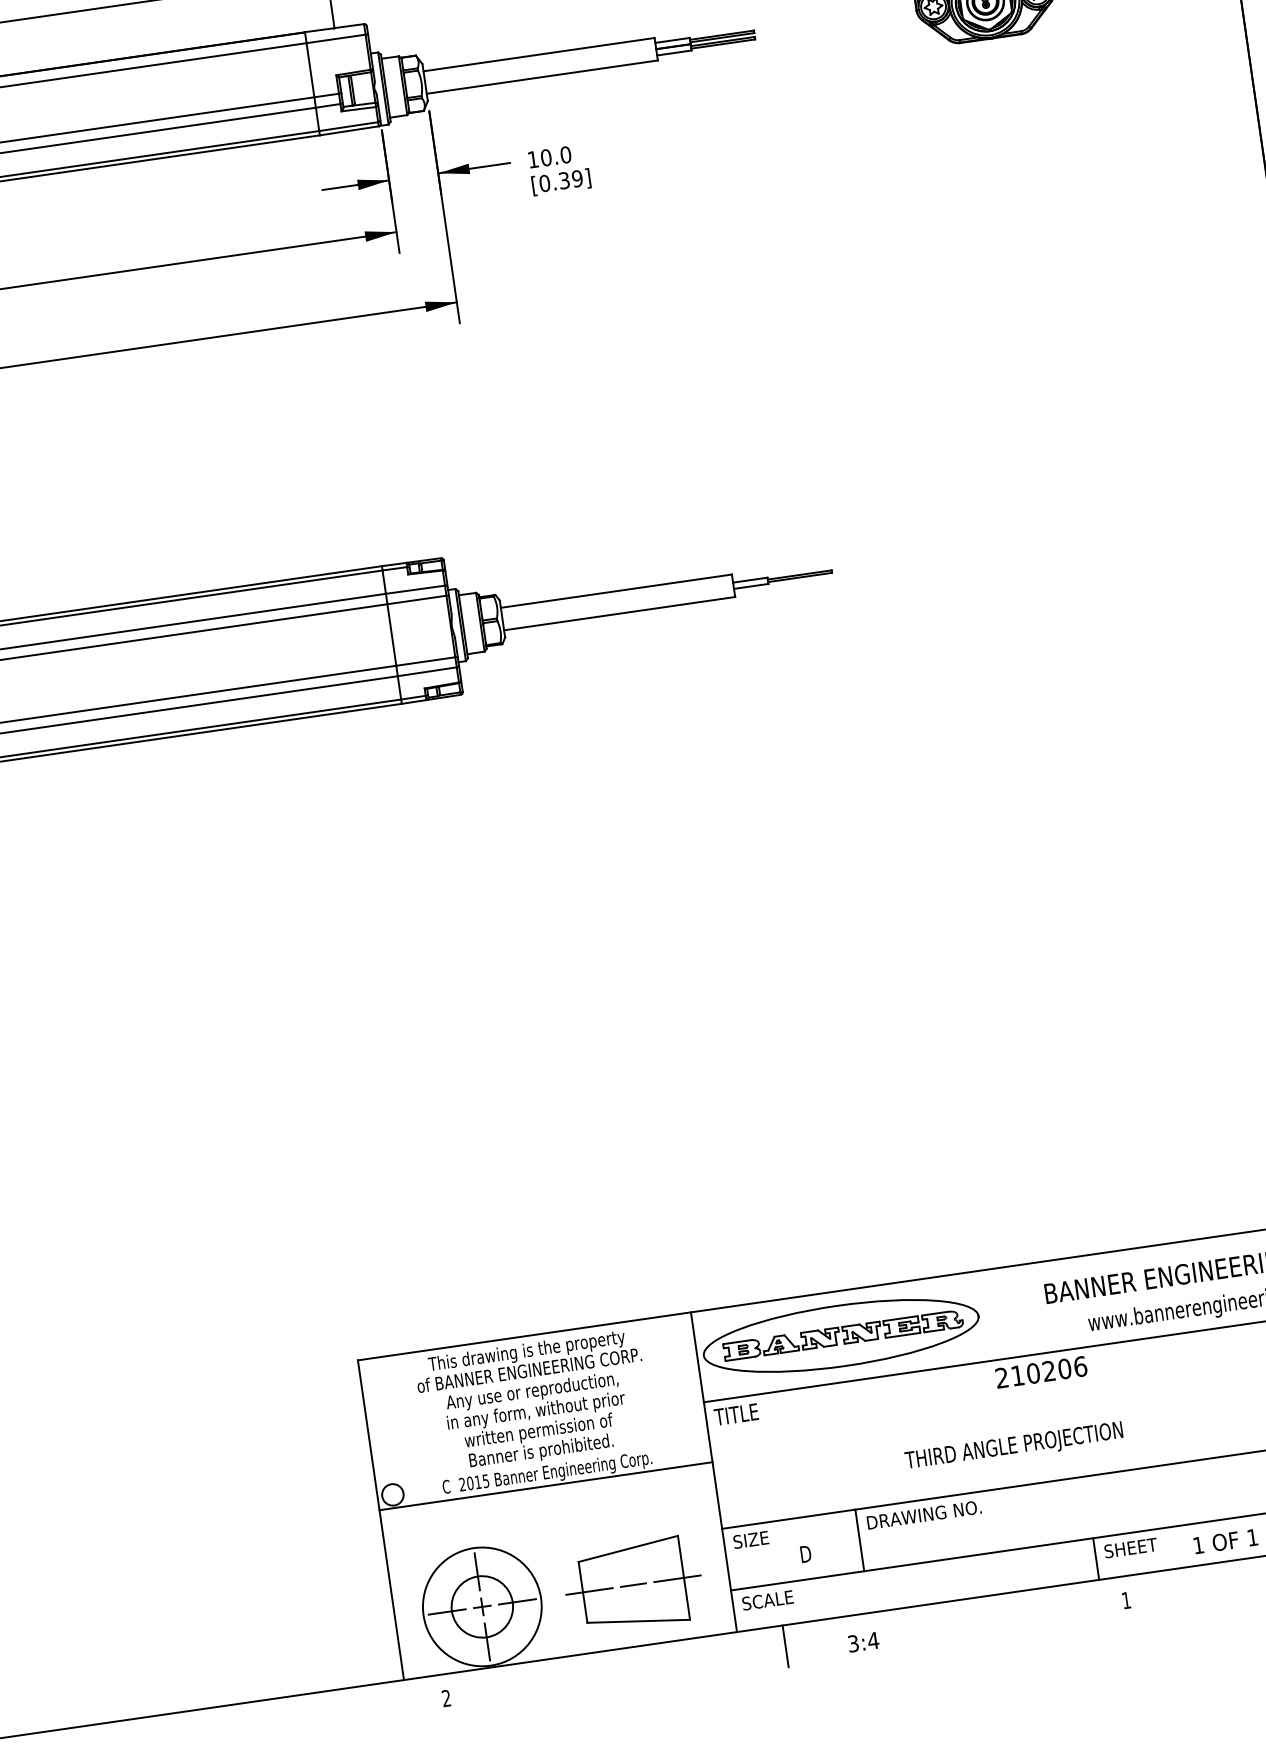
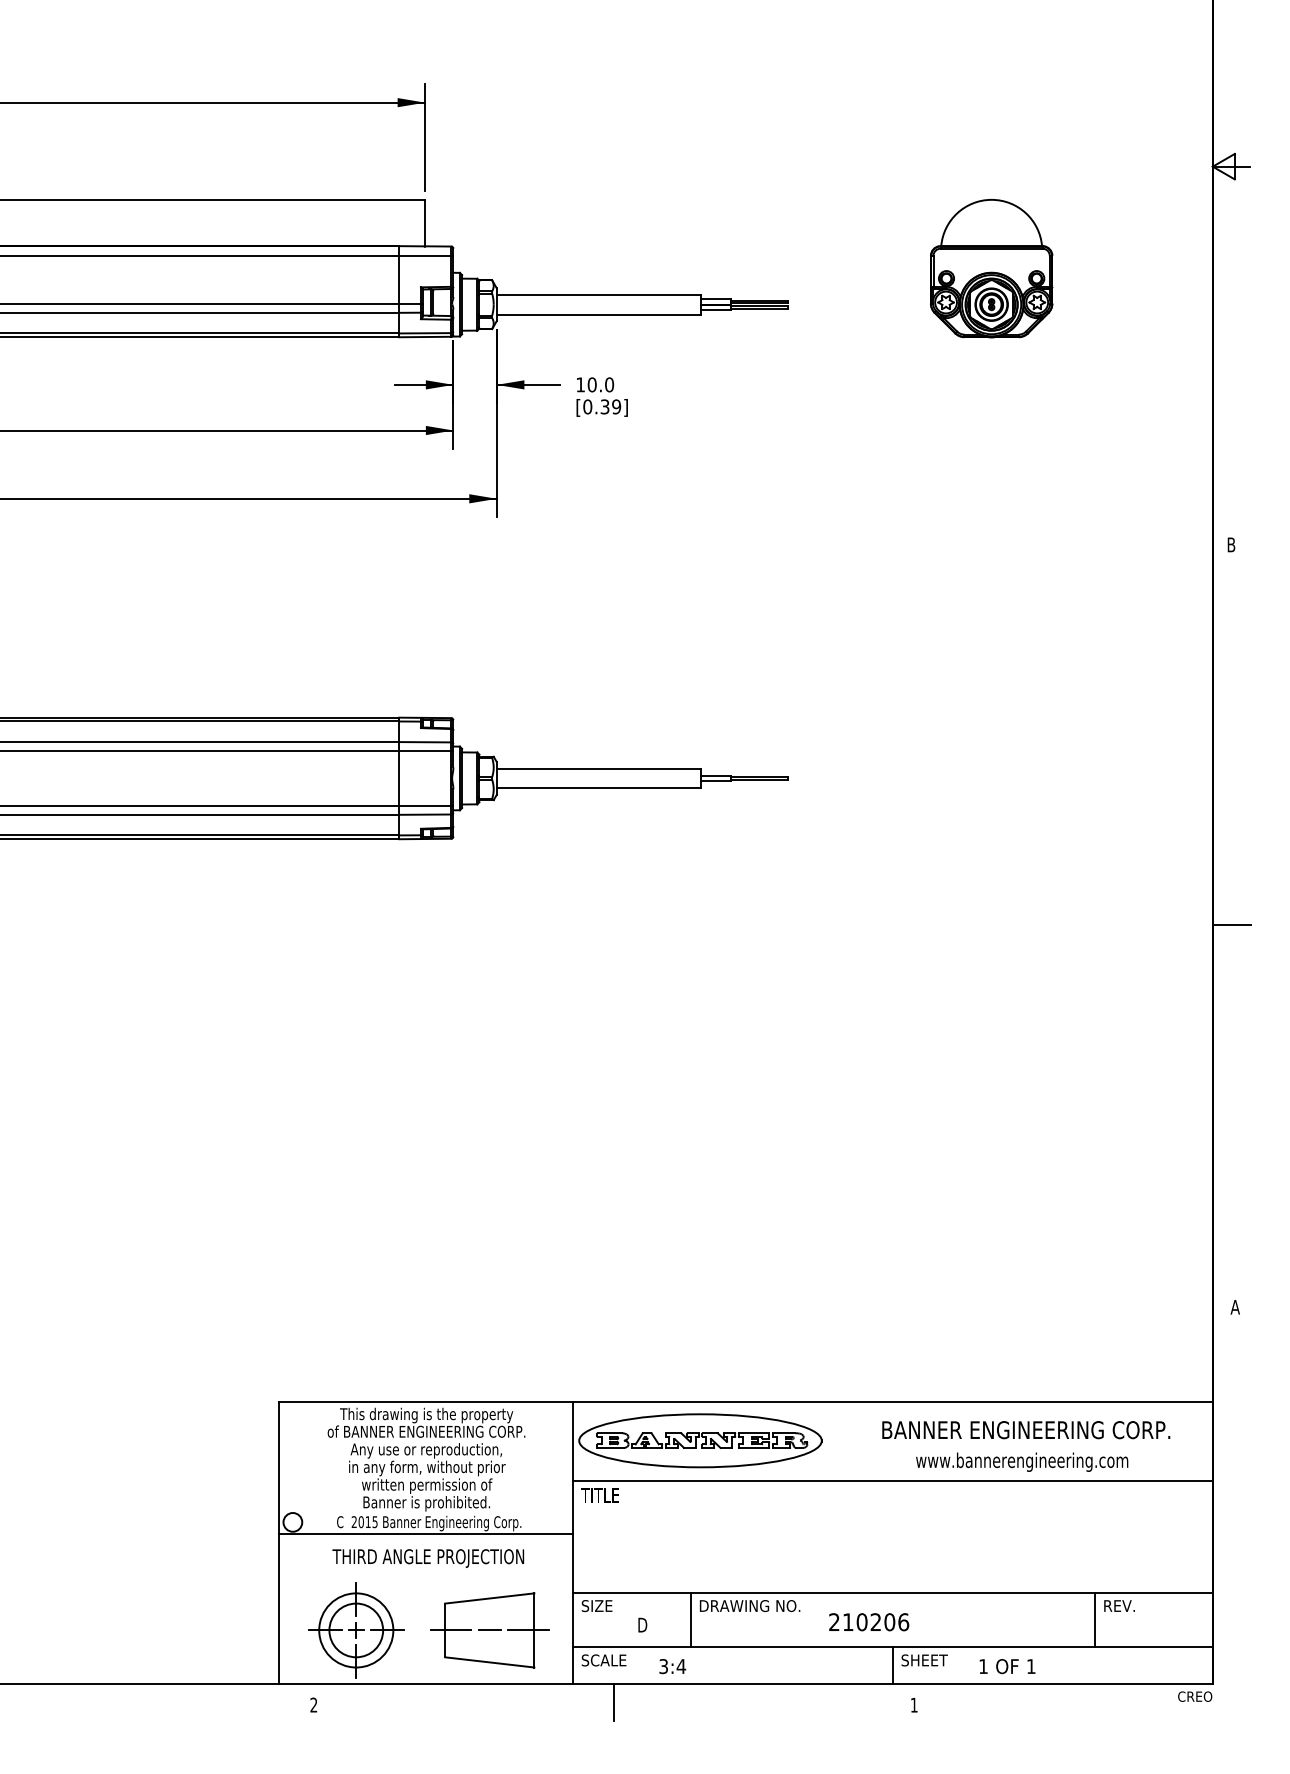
text: (1041, 1372) -> (869, 1622), moved
text: (1014, 1447) -> (428, 1558), moved
circle: (482, 1606) -> (356, 1630), size x0.71
text: (863, 1642) -> (672, 1666), moved

